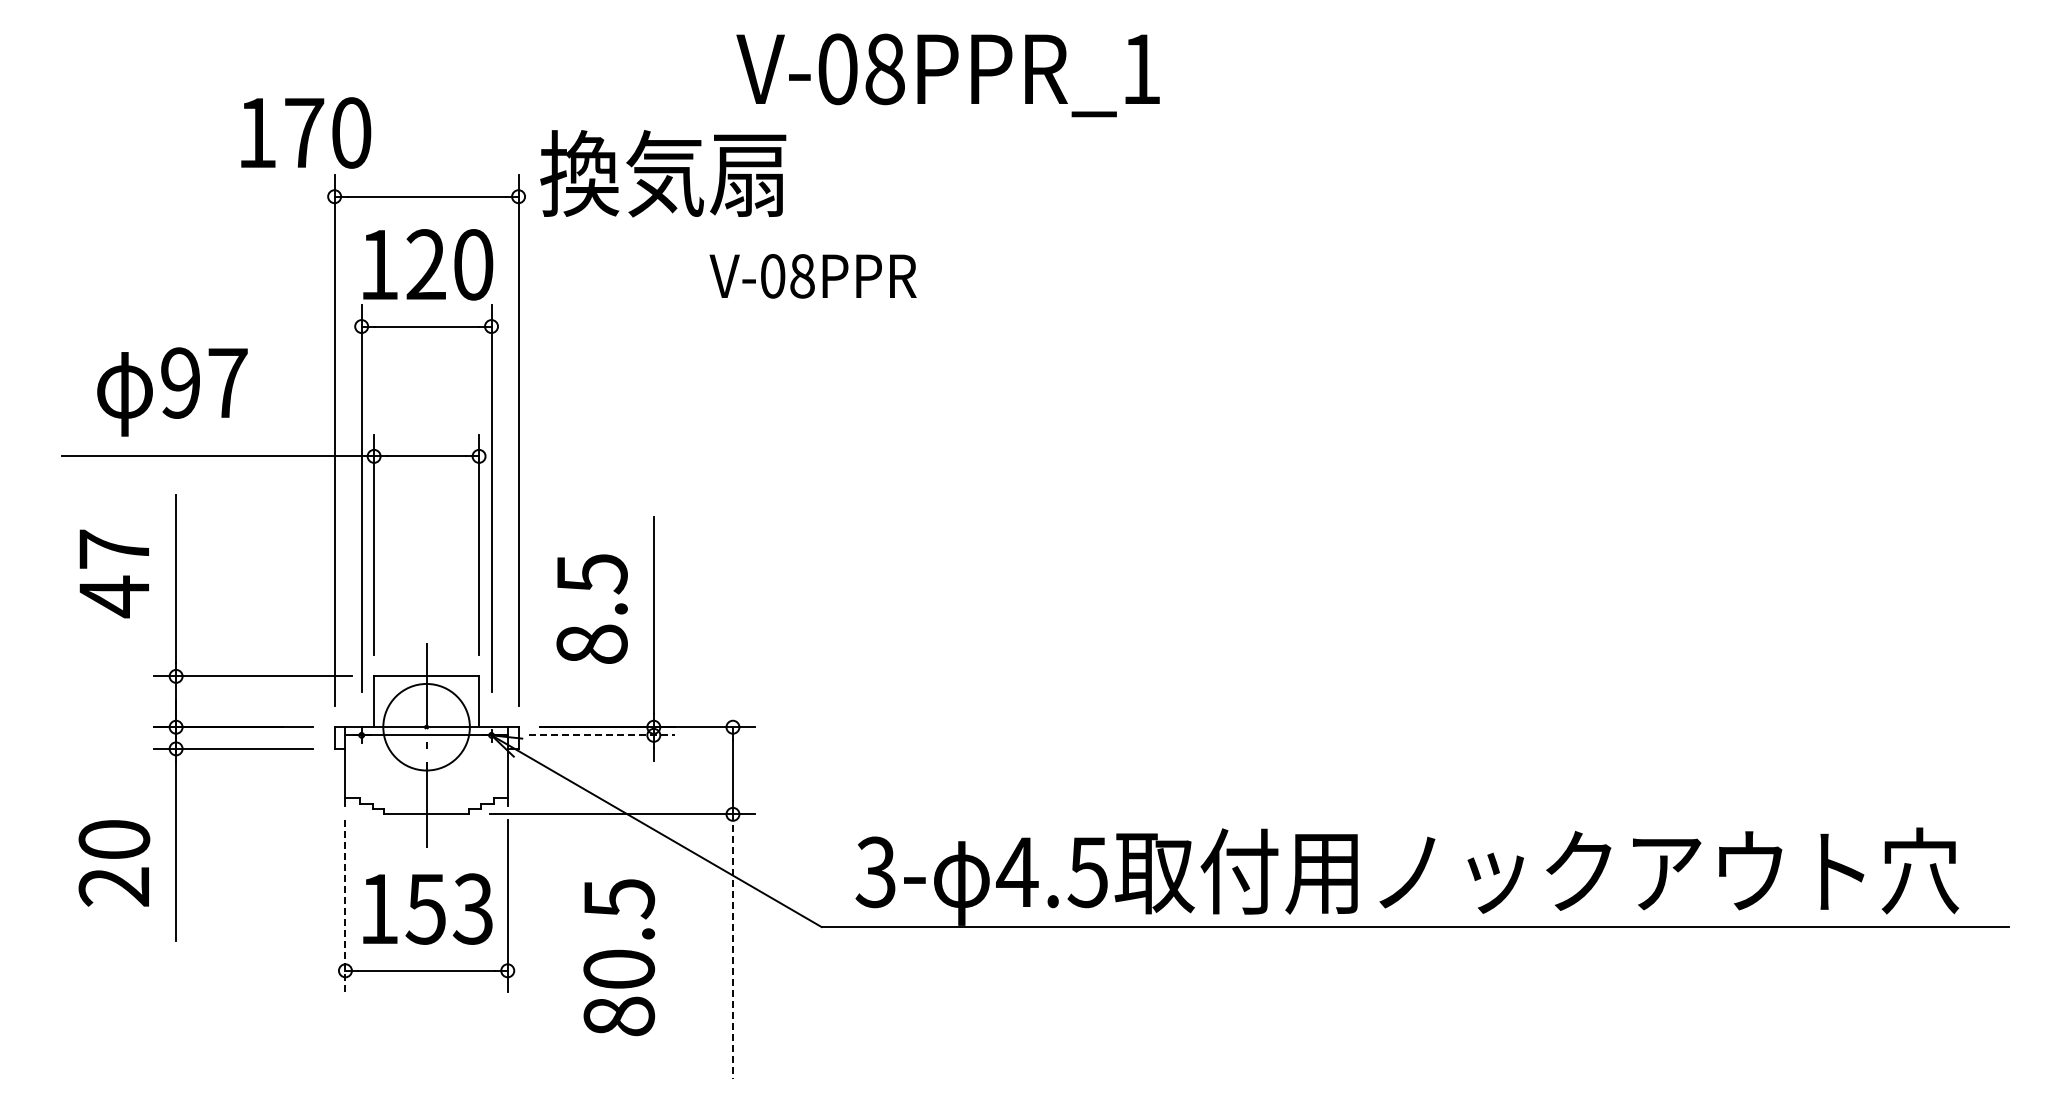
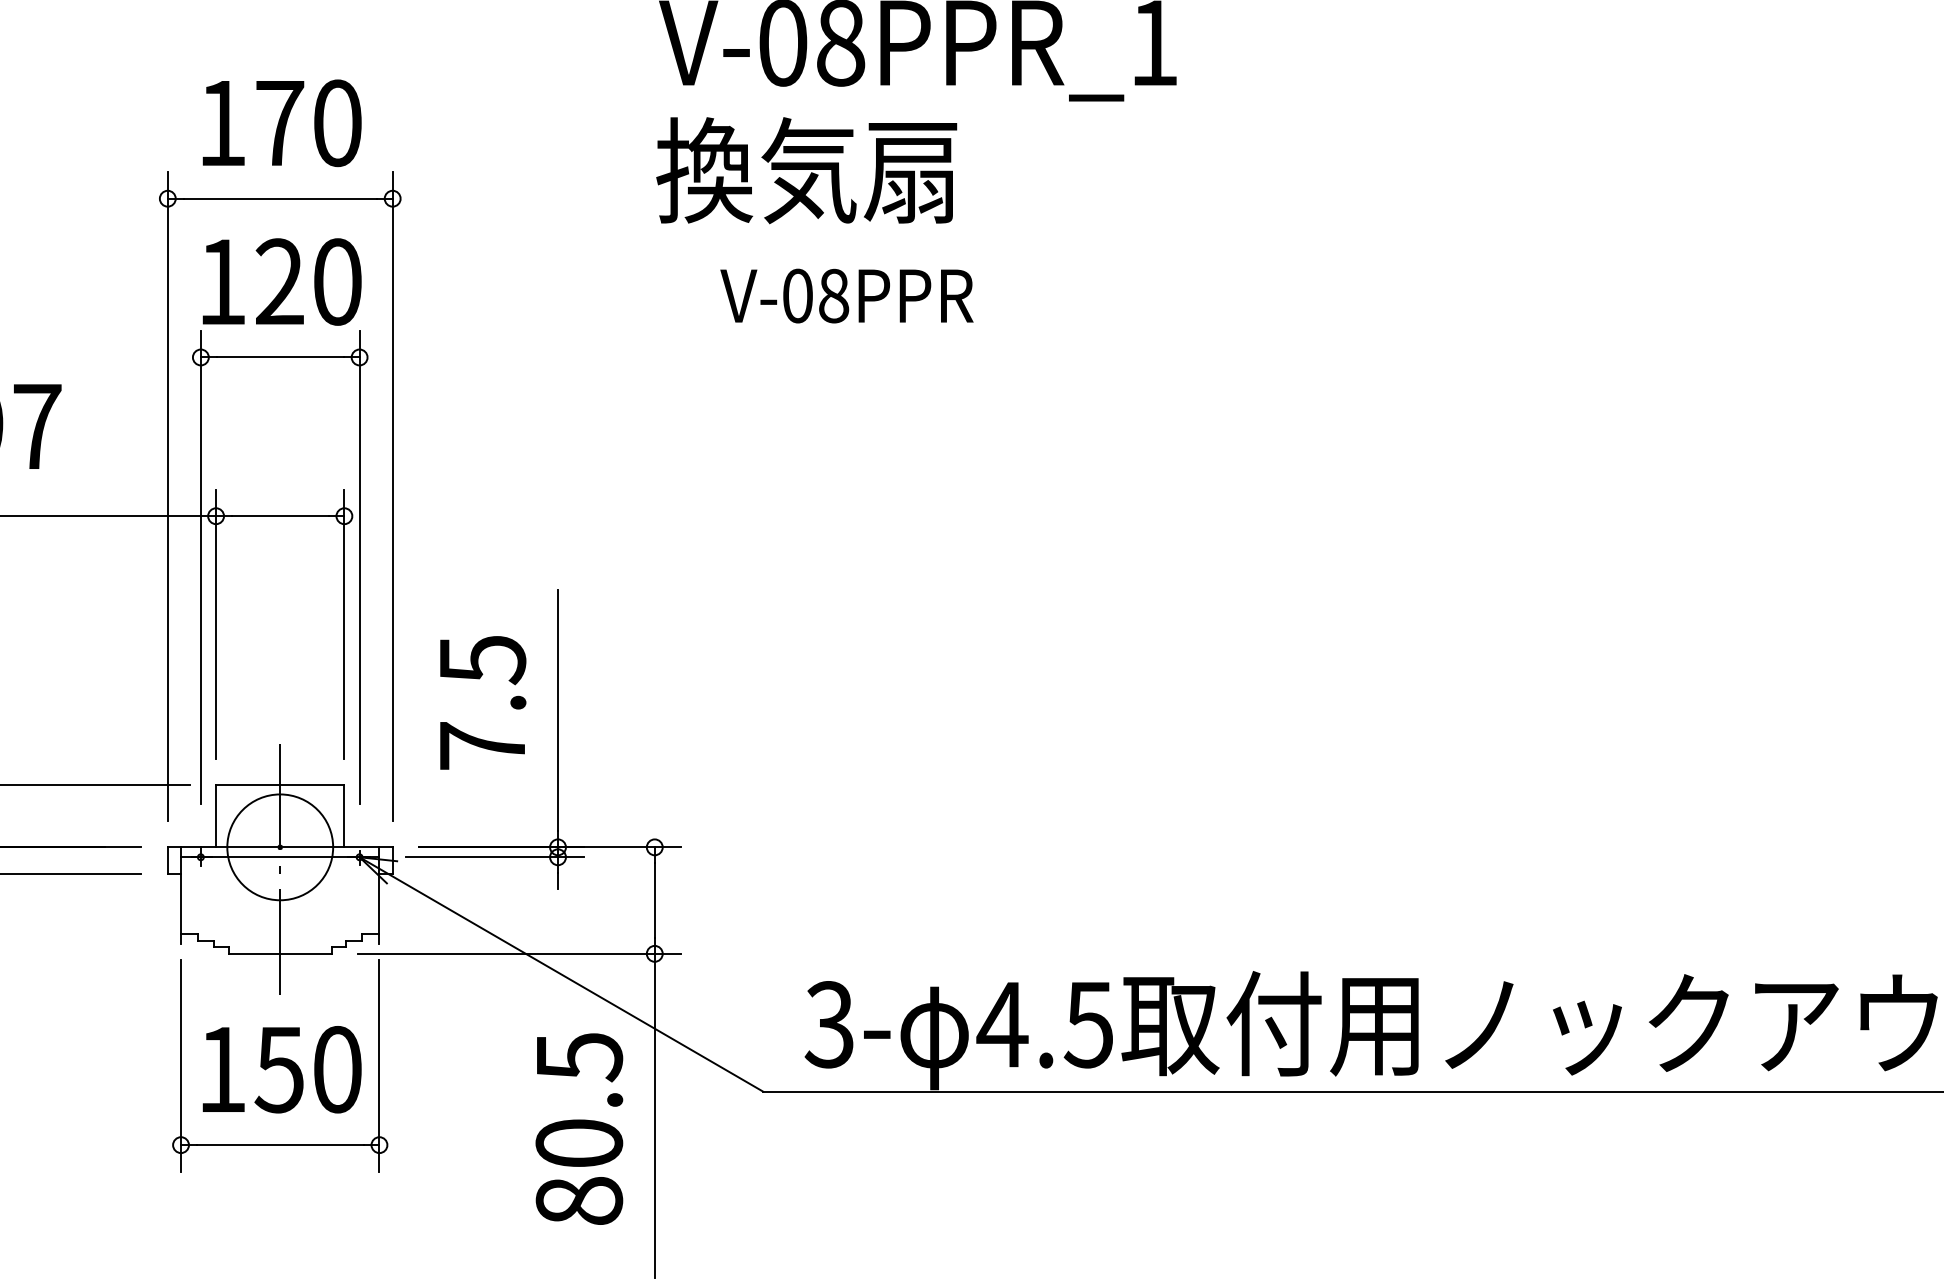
text: (306, 132) -> (282, 122), moved
text: (663, 173) -> (807, 170), moved
text: (812, 276) -> (846, 296), moved
text: (591, 643) -> (481, 744), 8.5 -> 7.5
line: (602, 735) -> (495, 857), dashed -> solid
line: (345, 906) -> (181, 1066), dashed -> solid
text: (472, 908) -> (336, 1068), 153 -> 150
line: (732, 946) -> (654, 1115), dashed -> solid
text: (619, 957) -> (579, 1128), moved

